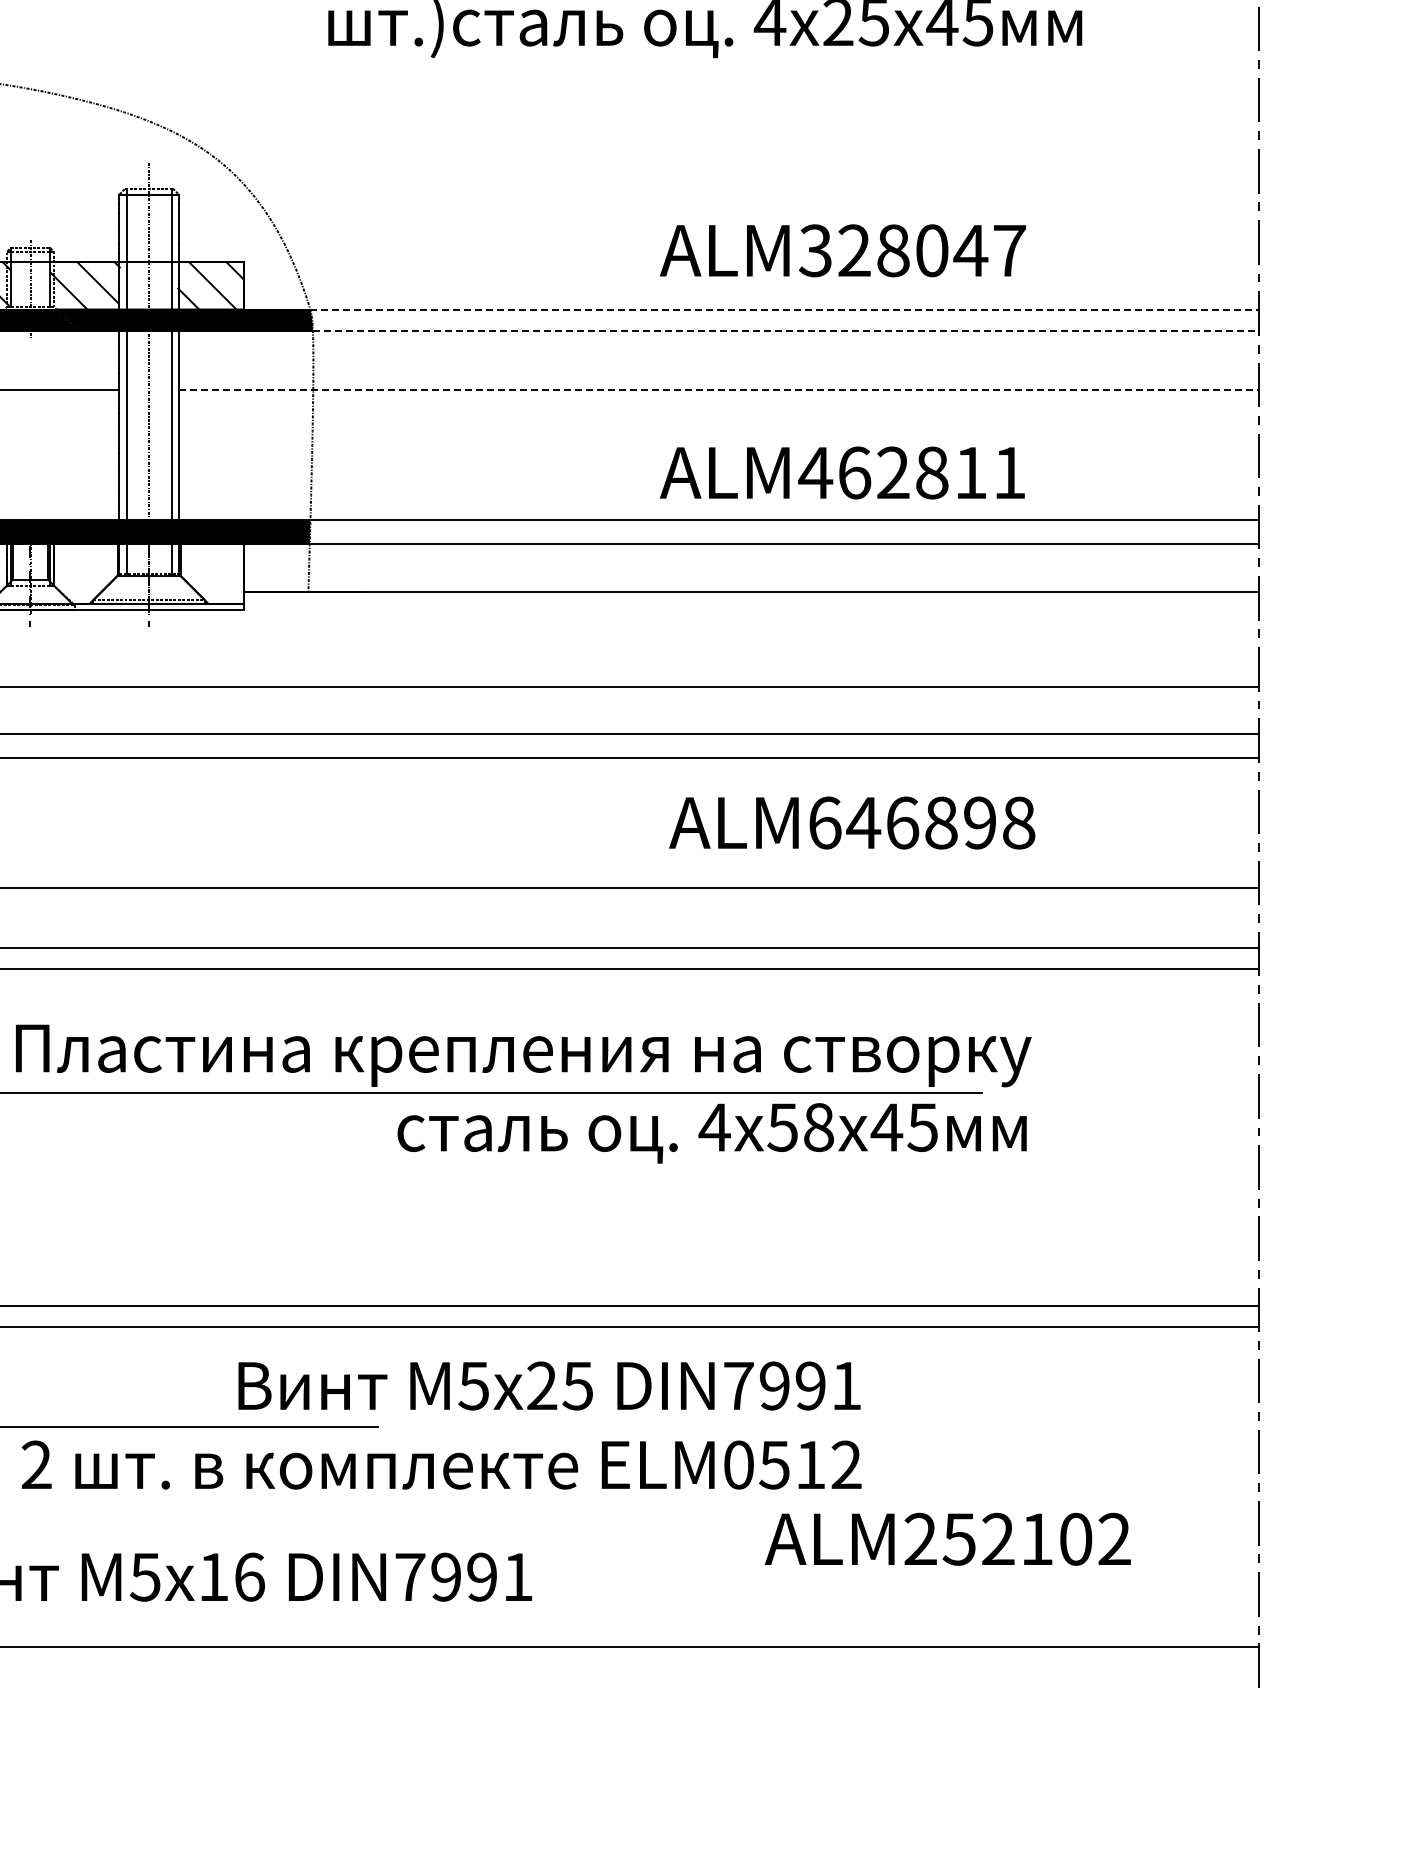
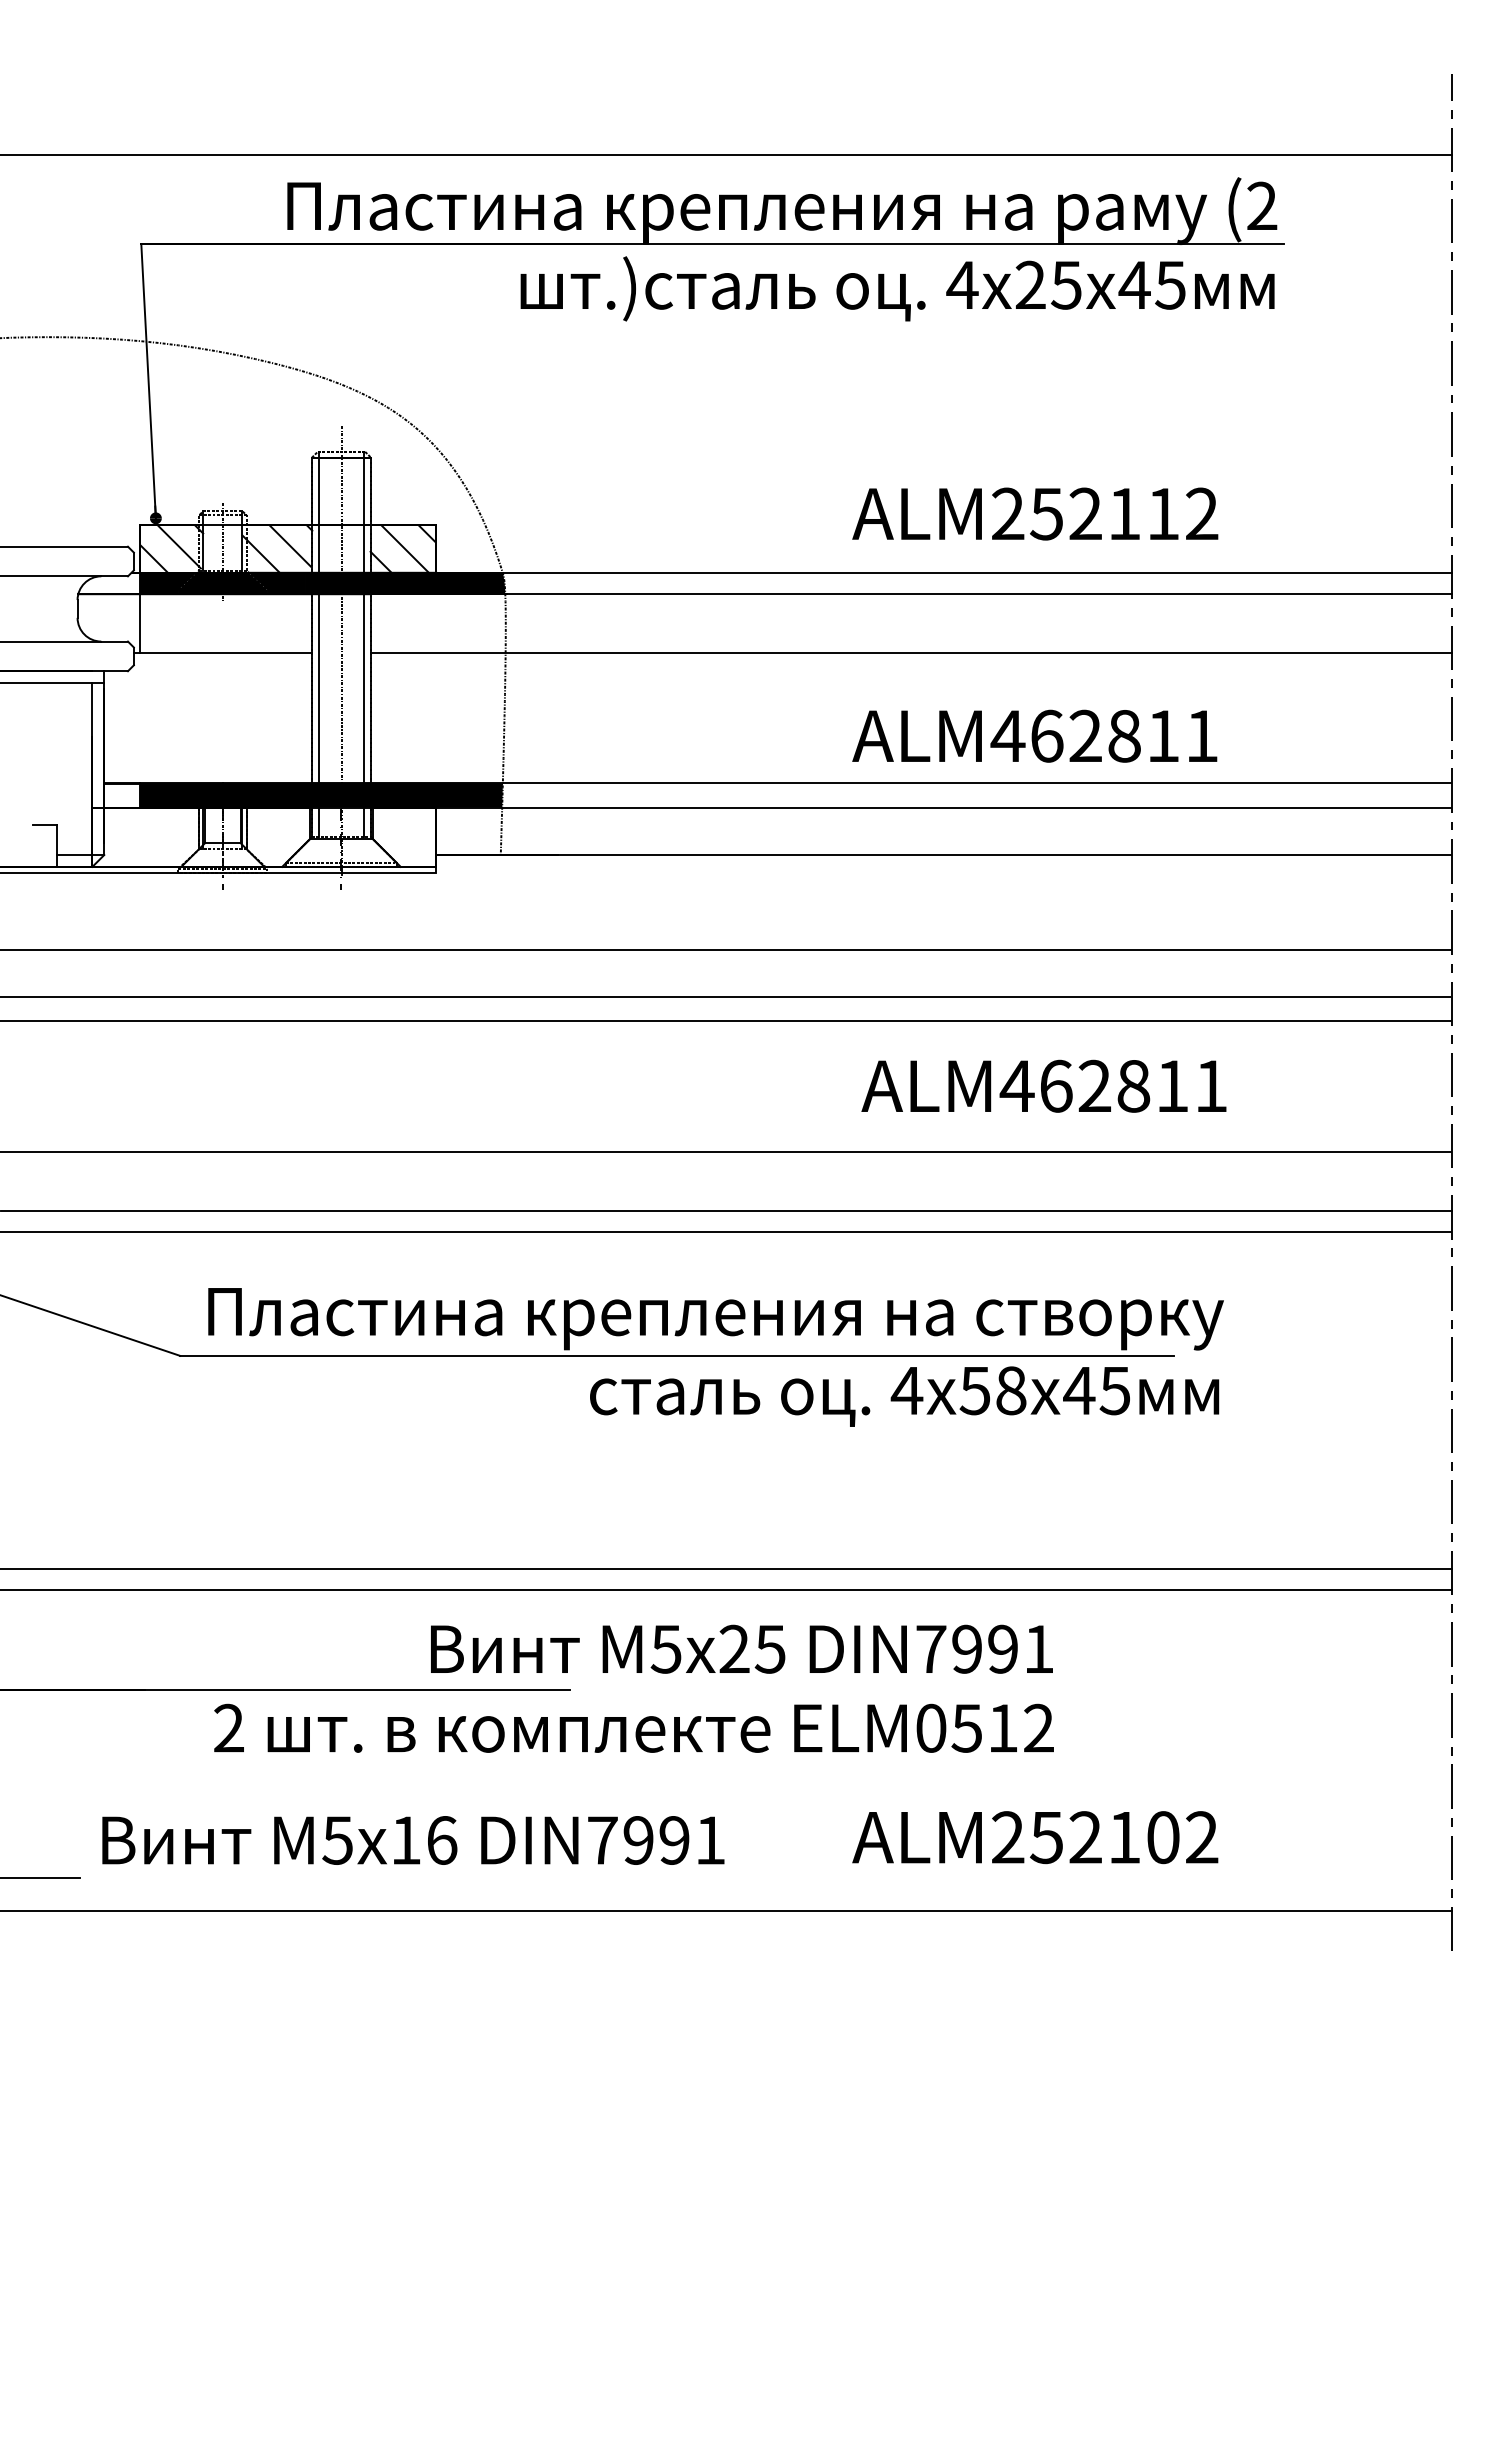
text: (912, 250) -> (1104, 513), ALM328047 -> ALM252112
line: (785, 309) -> (977, 572), dashed -> solid
line: (787, 331) -> (979, 594), dashed -> solid
line: (719, 390) -> (911, 653), dashed -> solid
text: (921, 822) -> (1113, 1085), ALM646898 -> ALM462811
text: (948, 1539) -> (1035, 1837), moved

